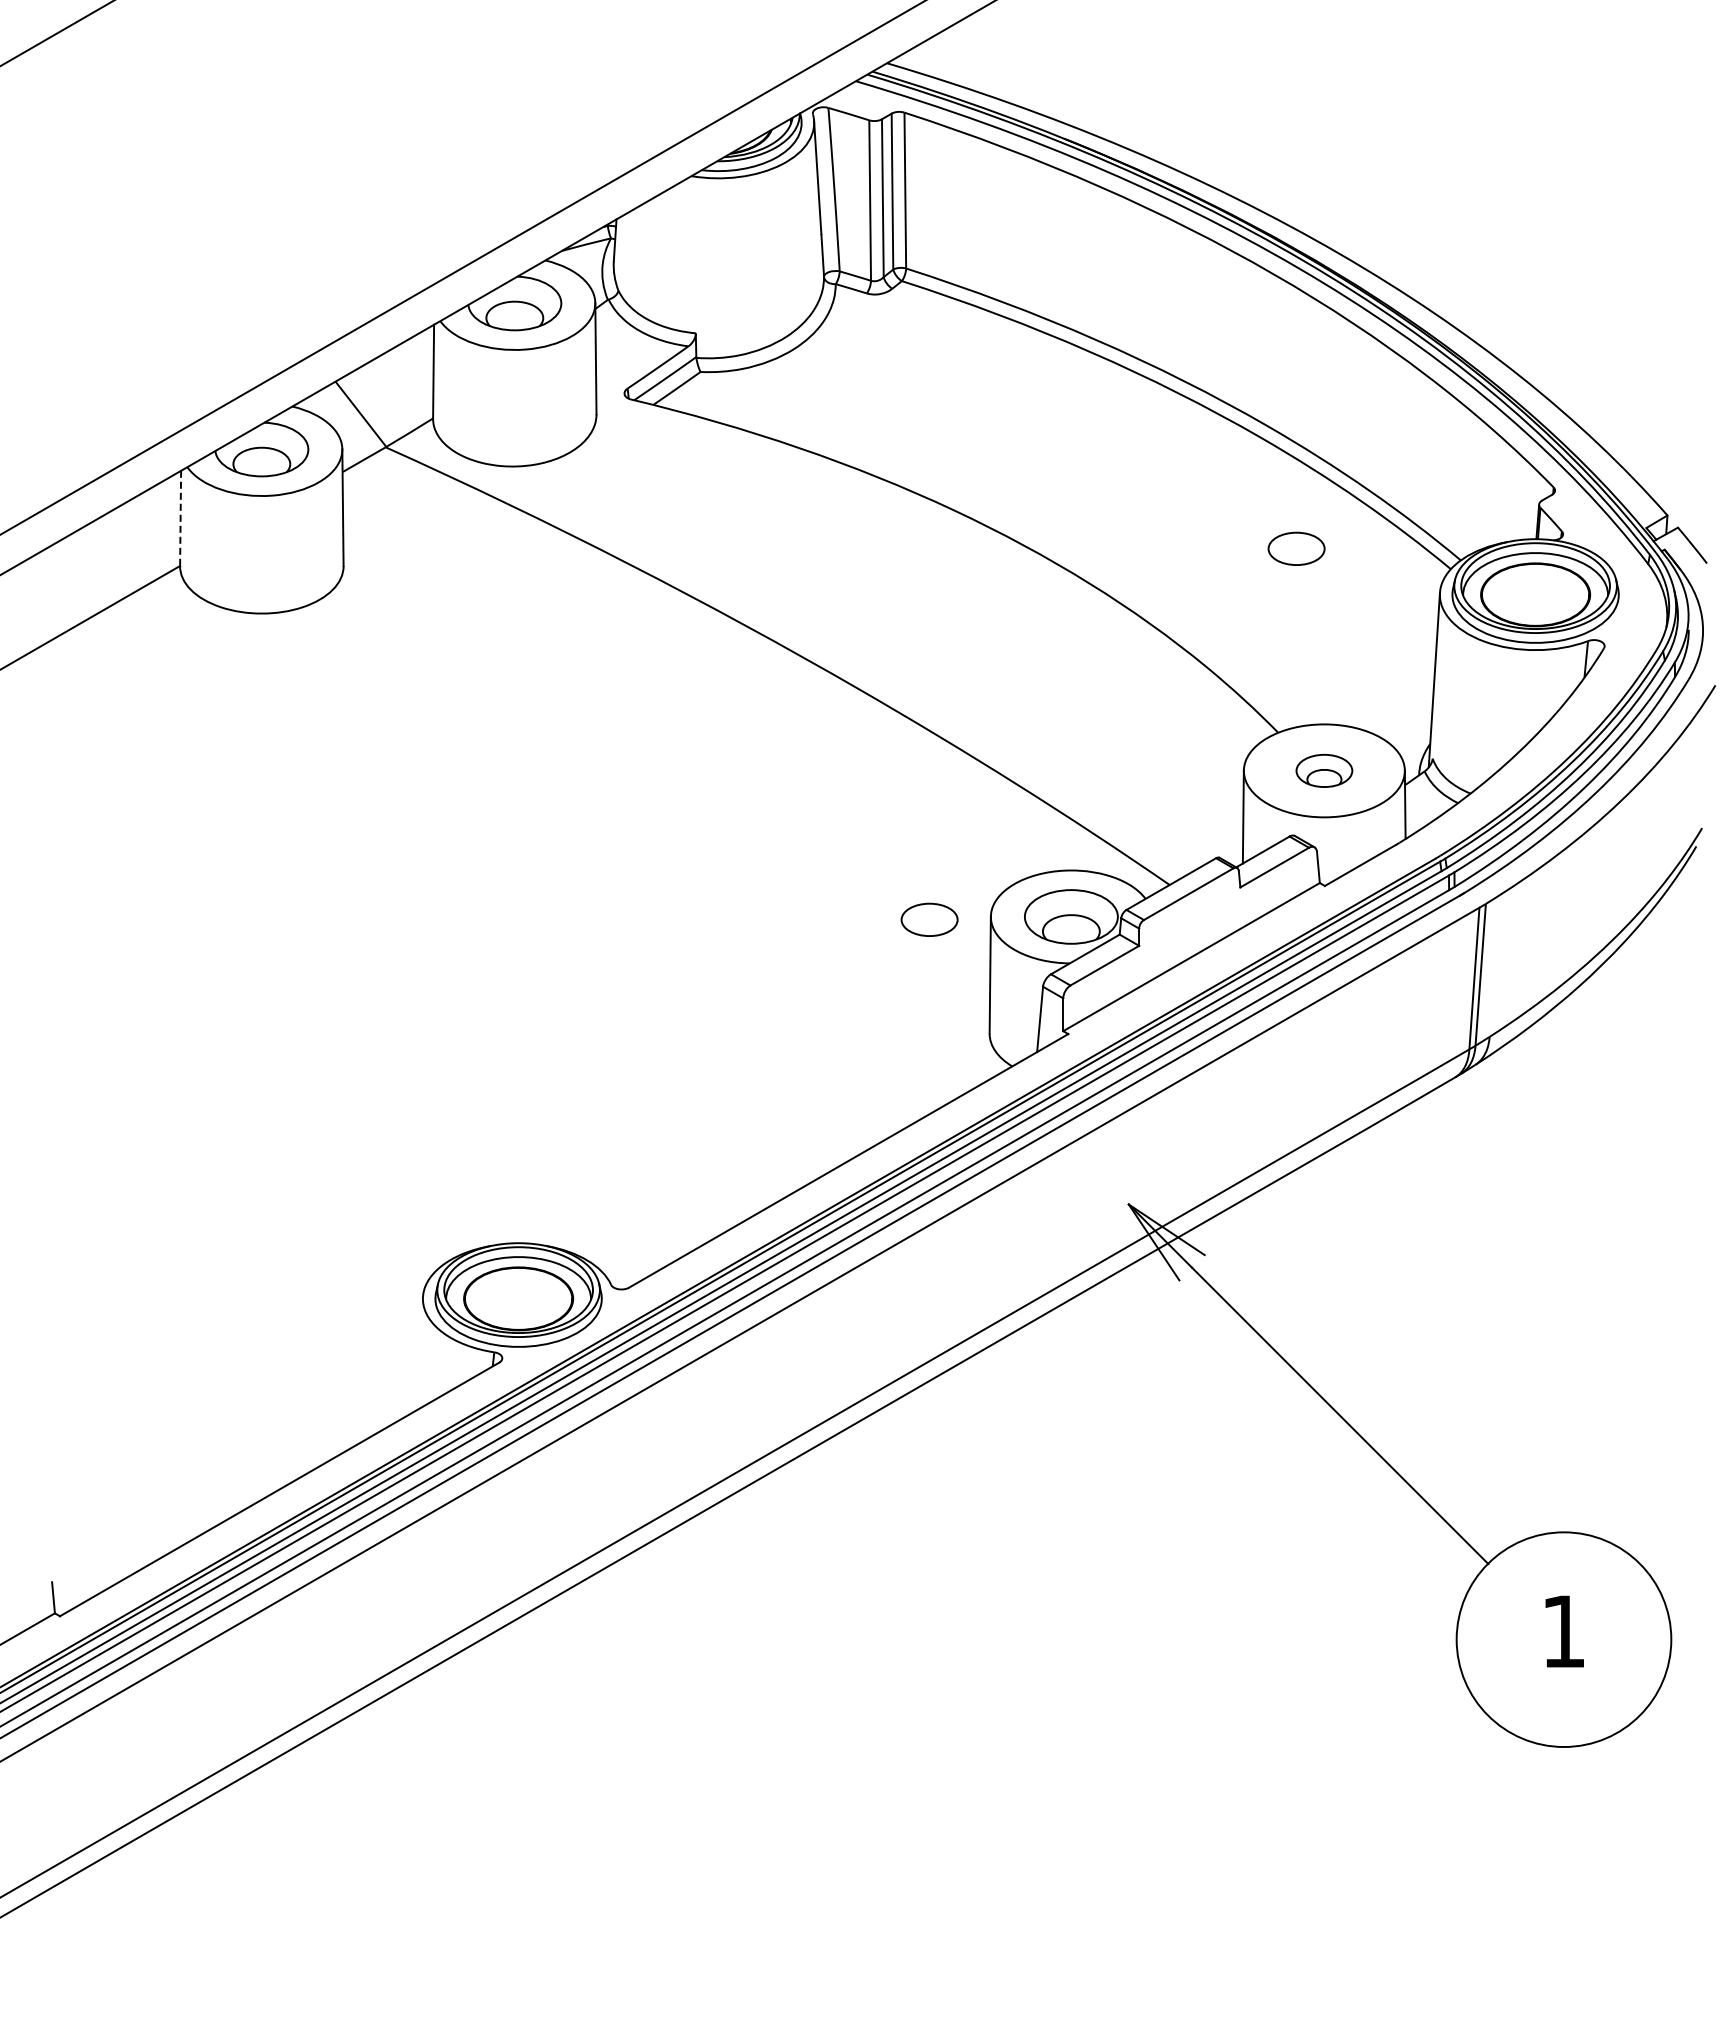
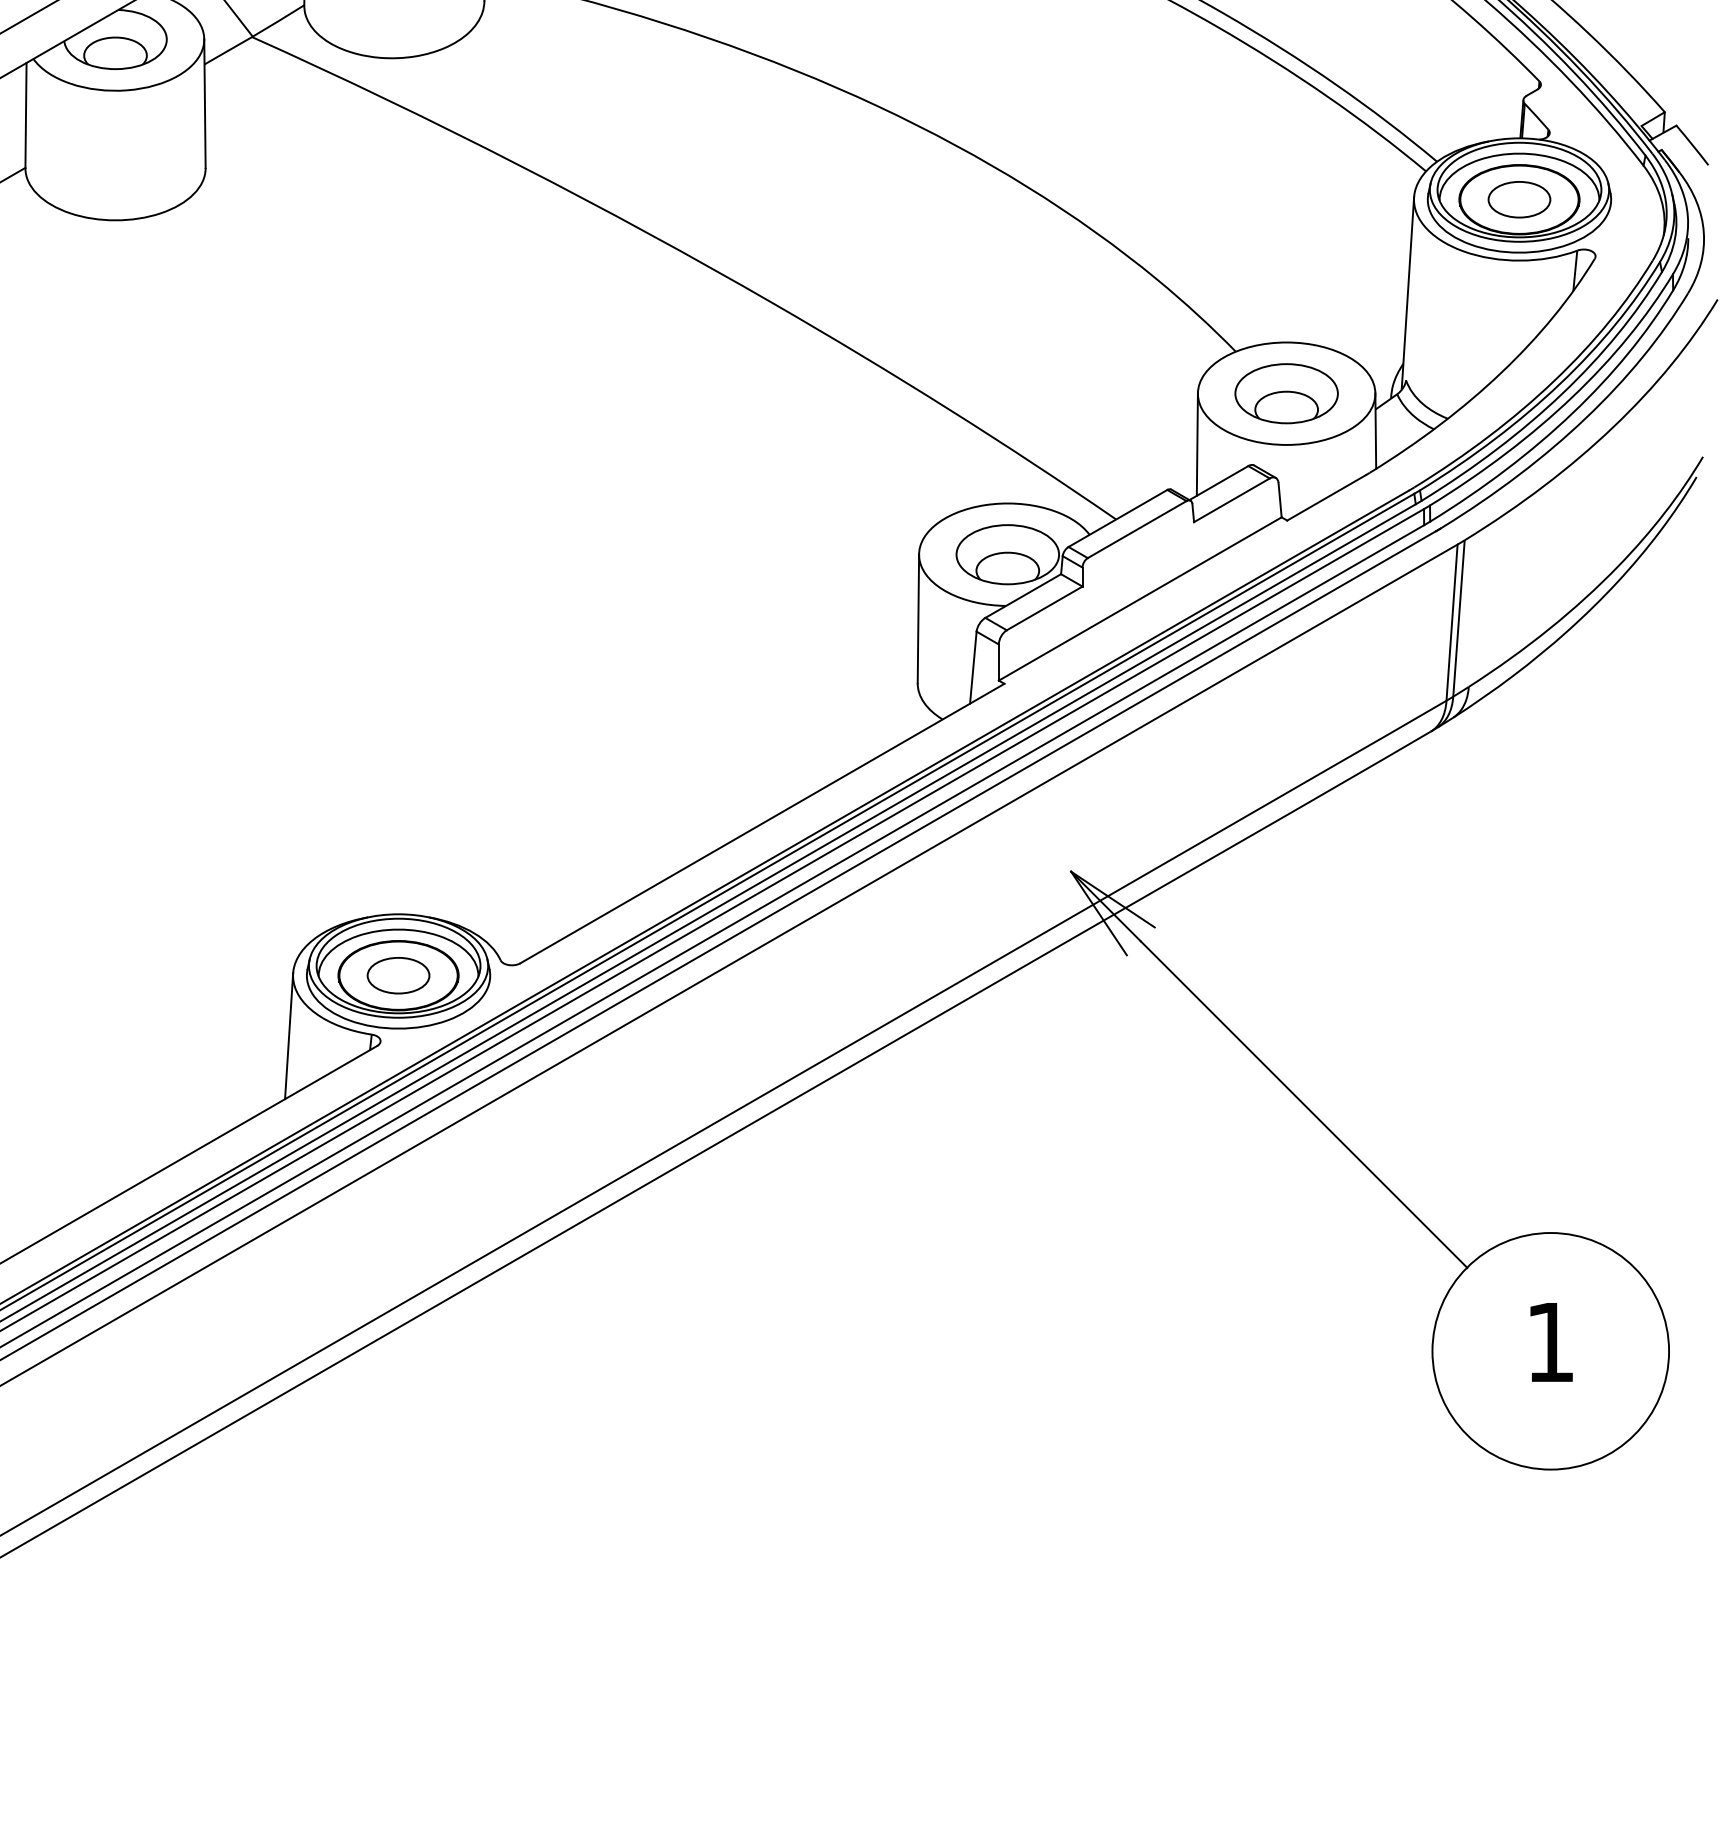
line: (180, 518) -> (25, 115), dashed -> solid
part: (1296, 548) -> (1519, 199), moved
part: (1324, 770) -> (1286, 393), size x1.67
part: (929, 919) -> (398, 975), moved
line: (418, 1353) -> (288, 1035), added

